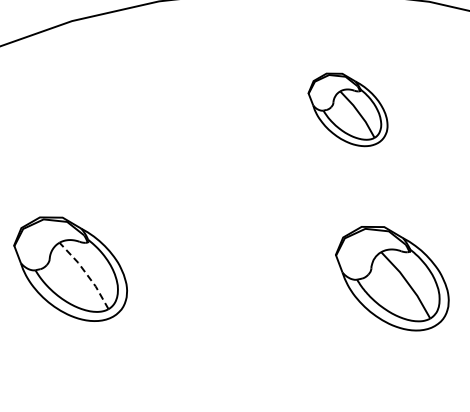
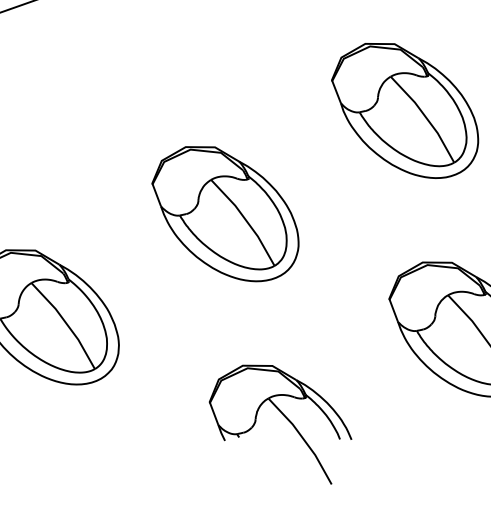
part: (347, 109) -> (404, 110), size x1.43
part: (209, 189) -> (225, 214), added
line: (86, 273) -> (66, 322), dashed -> solid
part: (251, 351) -> (280, 423), added

